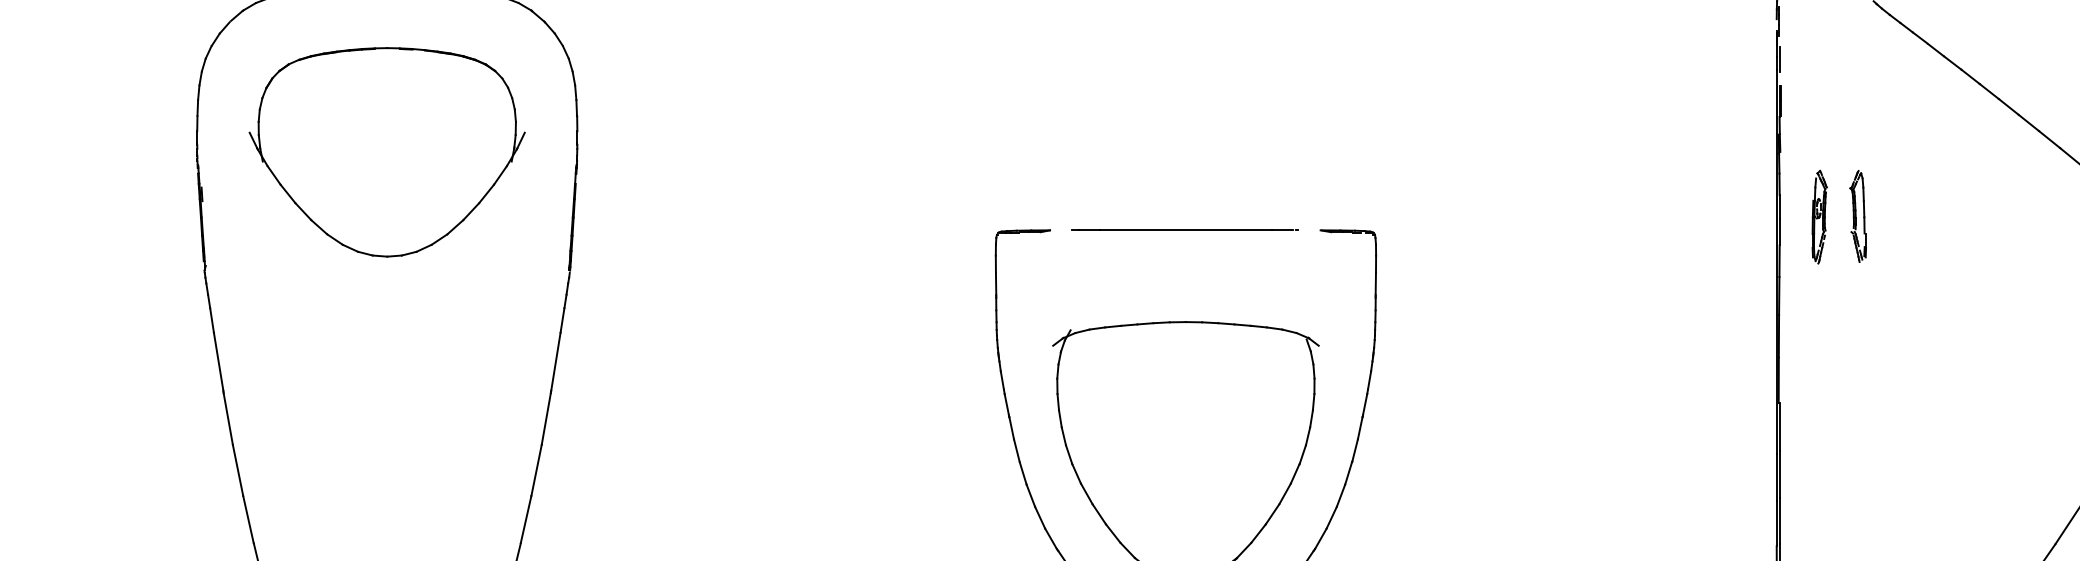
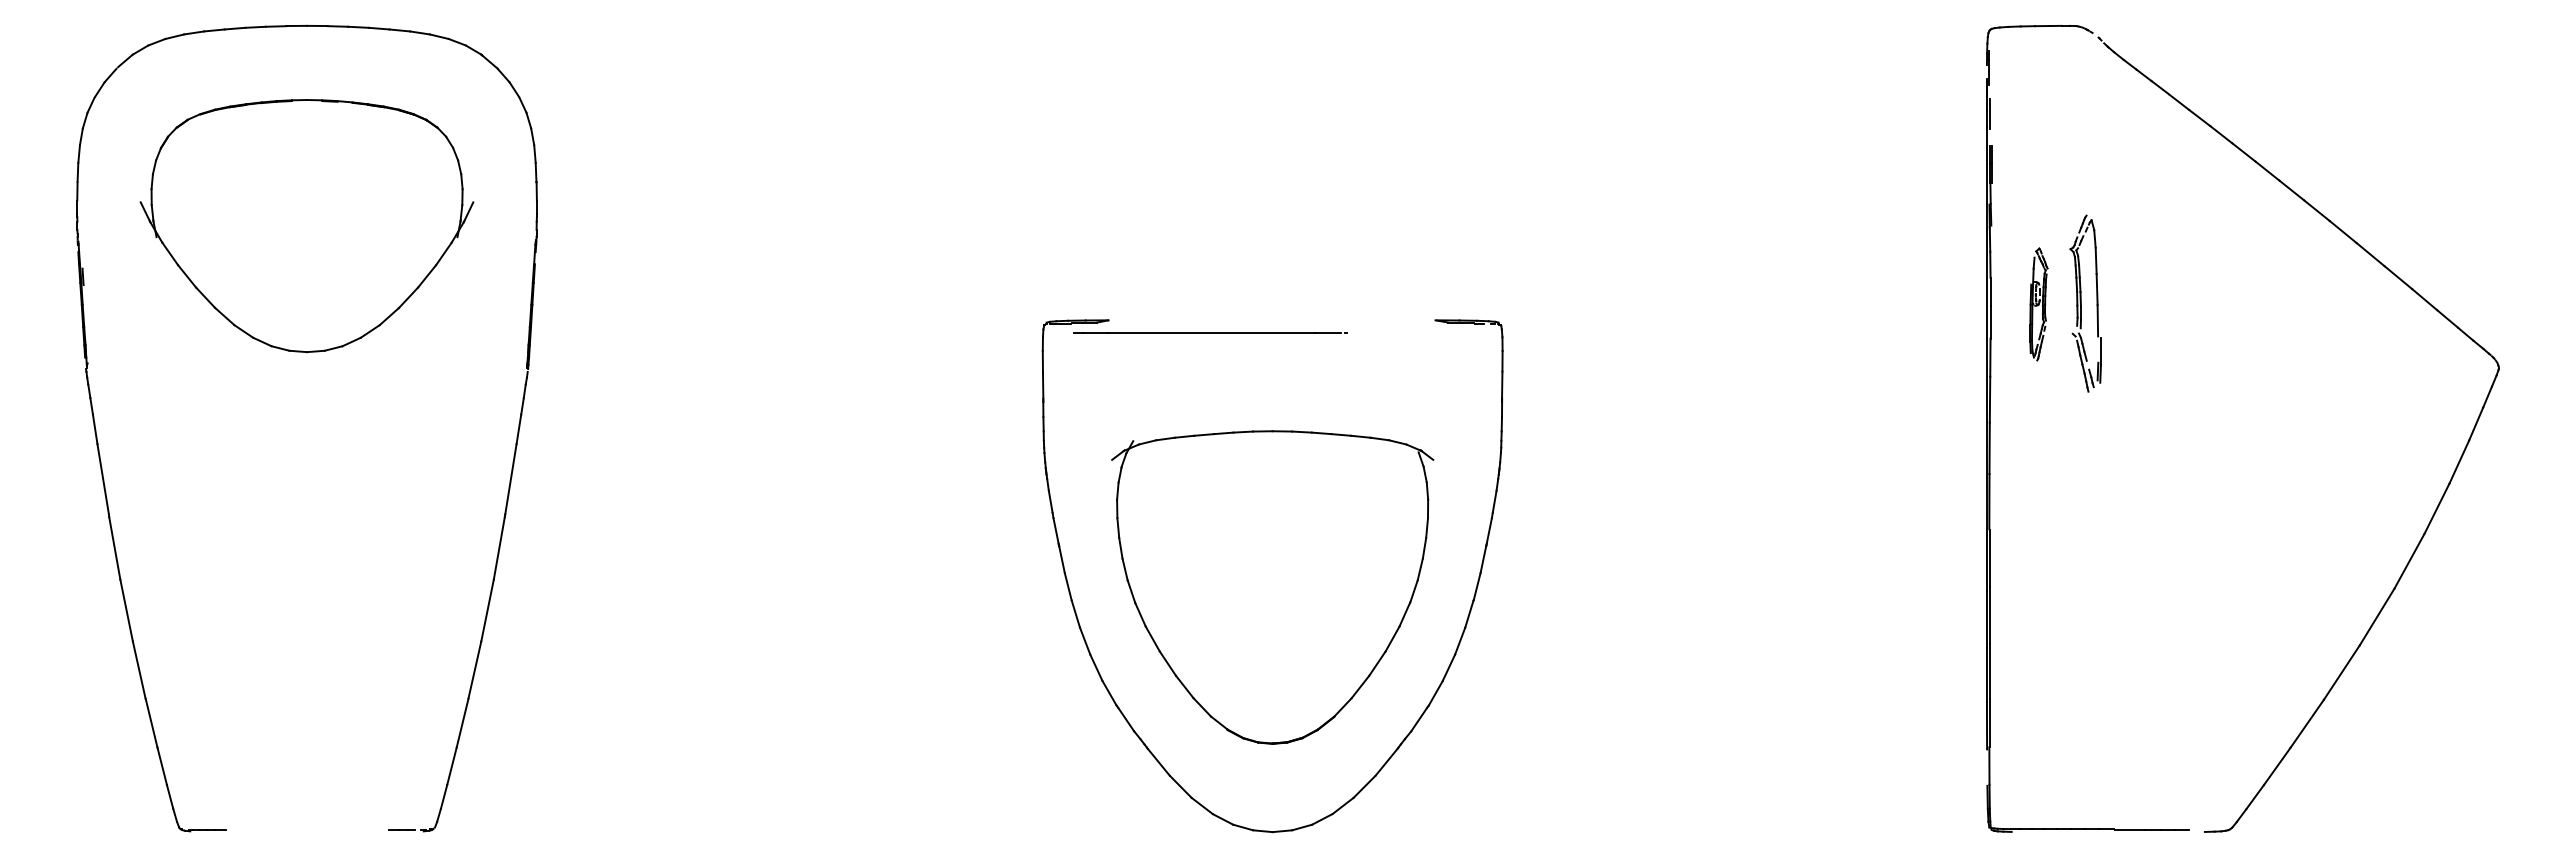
part: (1857, 216) -> (2084, 303), size x1.6
line: (1184, 229) -> (1210, 332), moved

